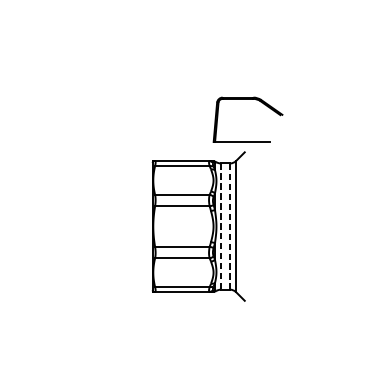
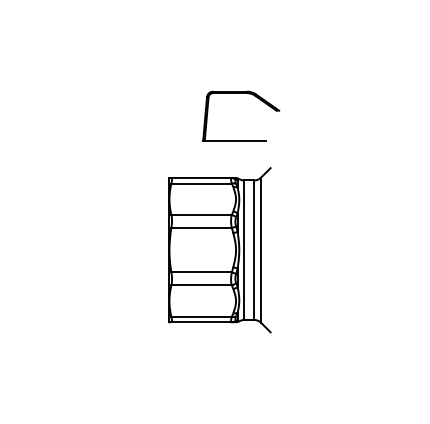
part: (248, 99) -> (241, 93), moved
line: (221, 226) -> (244, 250), dashed -> solid
line: (230, 226) -> (254, 250), dashed -> solid

